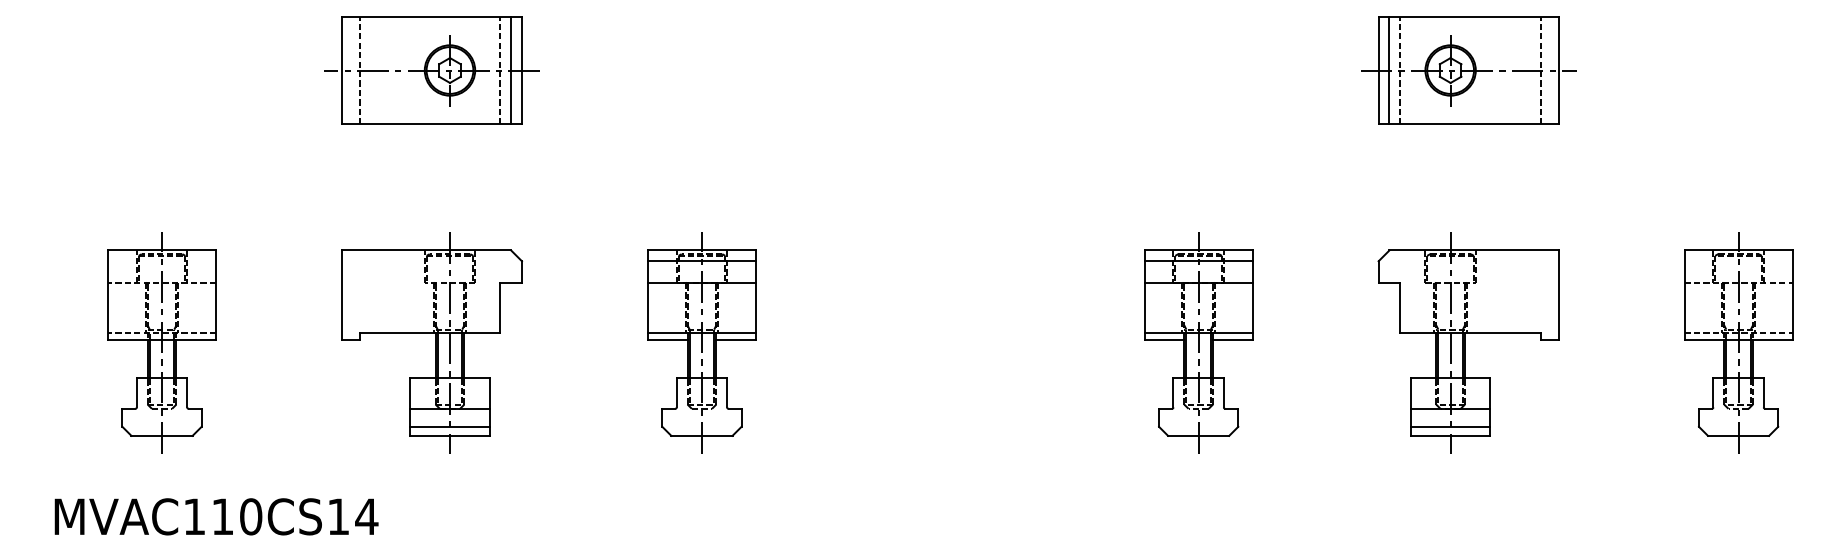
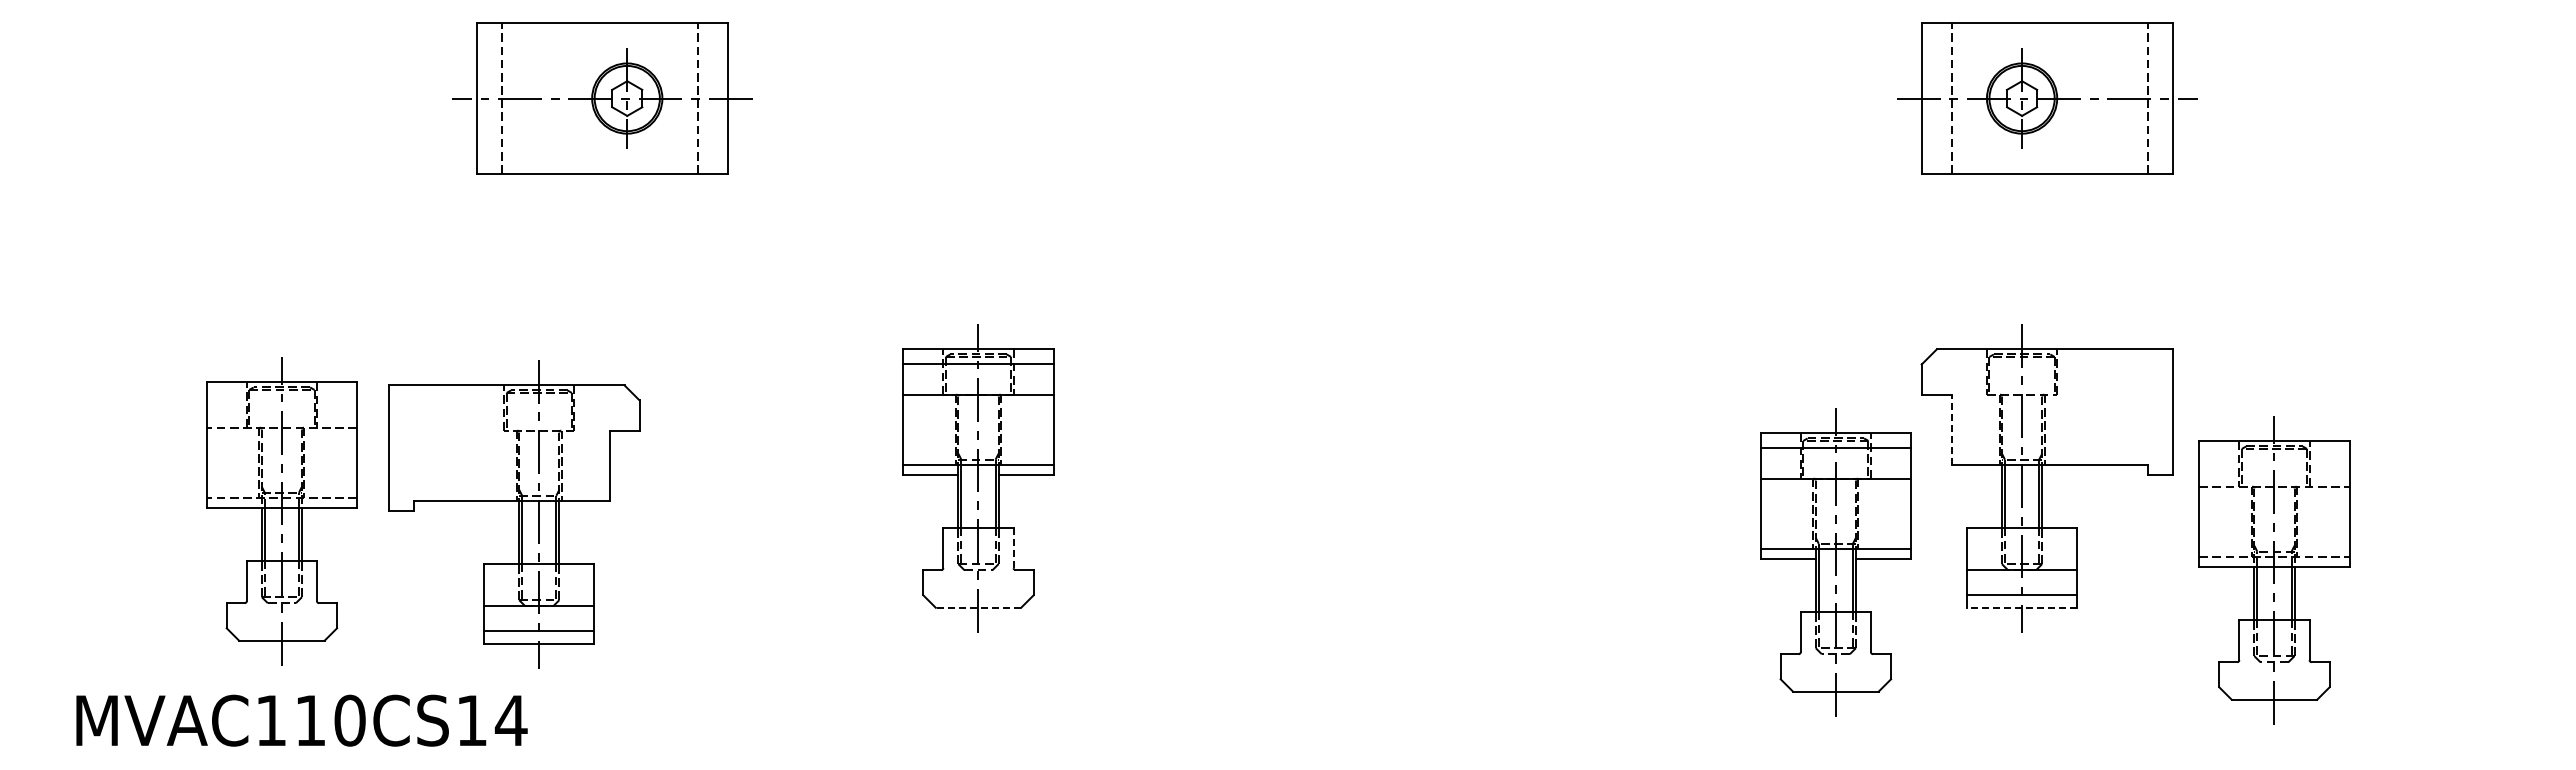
line: (511, 70) -> (712, 98), removed
line: (1389, 70) -> (1936, 98), removed
line: (1399, 307) -> (1951, 429), solid -> dashed
part: (161, 343) -> (281, 511), moved
part: (432, 343) -> (514, 514), moved
part: (1198, 343) -> (1835, 562), moved
part: (1738, 343) -> (2274, 570), moved
line: (727, 393) -> (1013, 548), solid -> dashed
line: (701, 435) -> (978, 607), solid -> dashed
line: (1450, 435) -> (2021, 607), solid -> dashed

